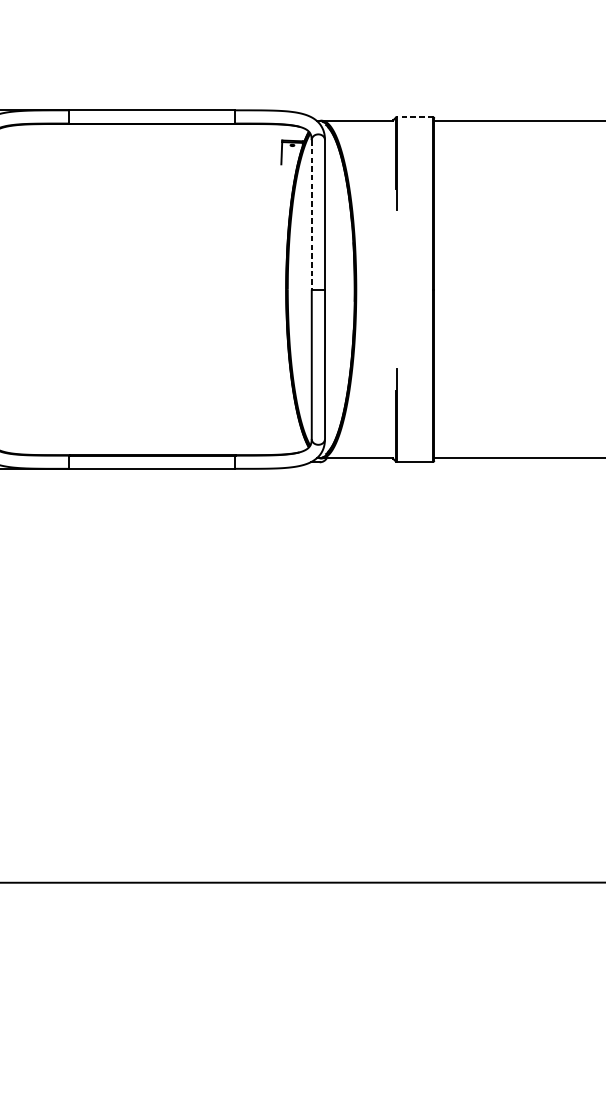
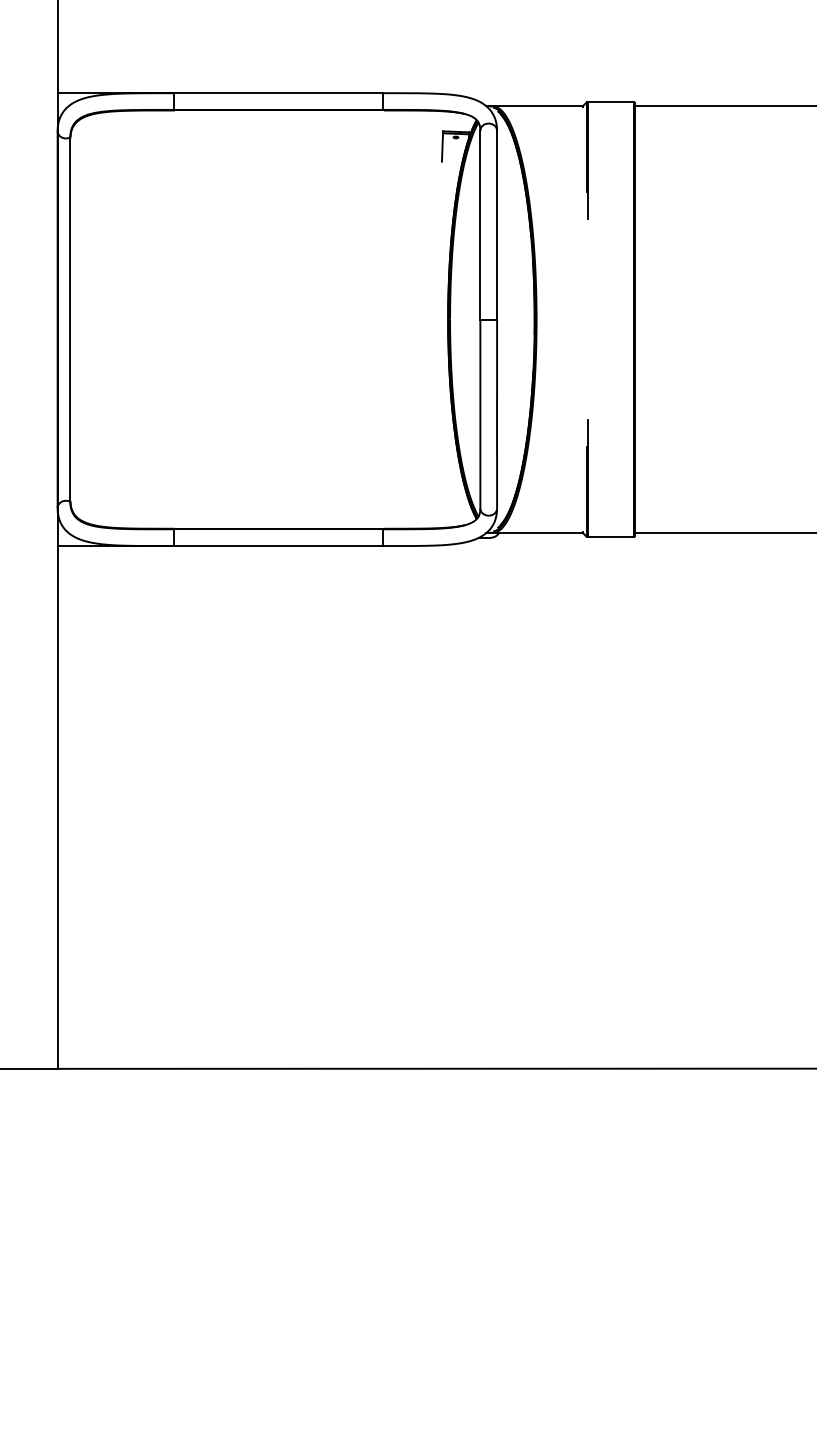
line: (414, 117) -> (610, 102), dashed -> solid
line: (311, 215) -> (480, 225), dashed -> solid

